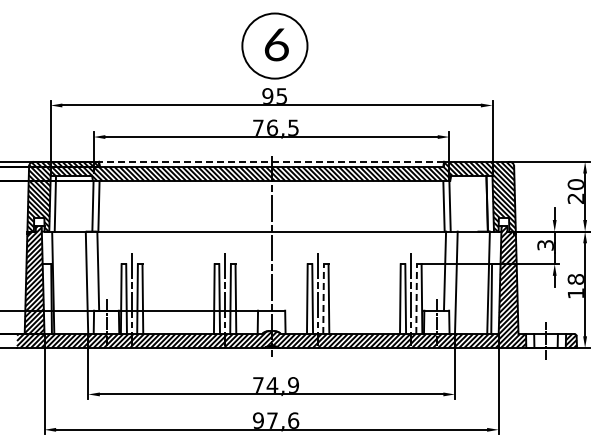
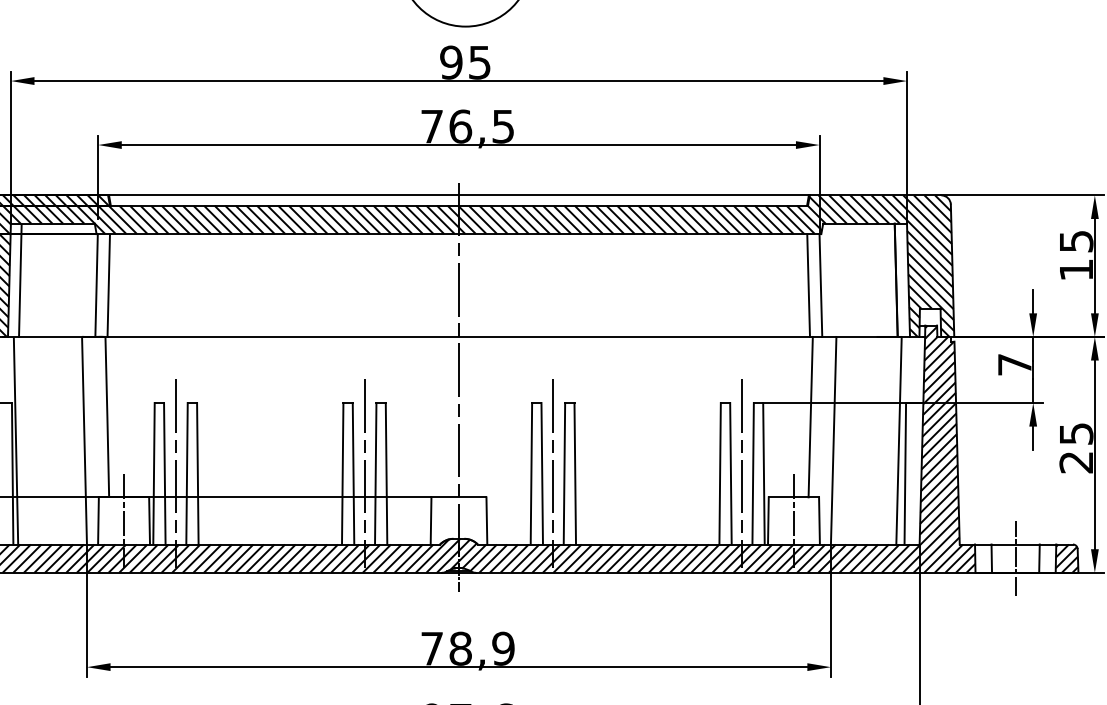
line: (271, 161) -> (458, 194), dashed -> solid
text: (575, 191) -> (1075, 255), 20 -> 15
text: (545, 245) -> (1014, 365), 3 -> 7
text: (575, 286) -> (1075, 448), 18 -> 25
line: (323, 299) -> (564, 474), dashed -> solid
line: (416, 299) -> (752, 474), dashed -> solid
text: (272, 384) -> (460, 647), 74,9 -> 78,9

